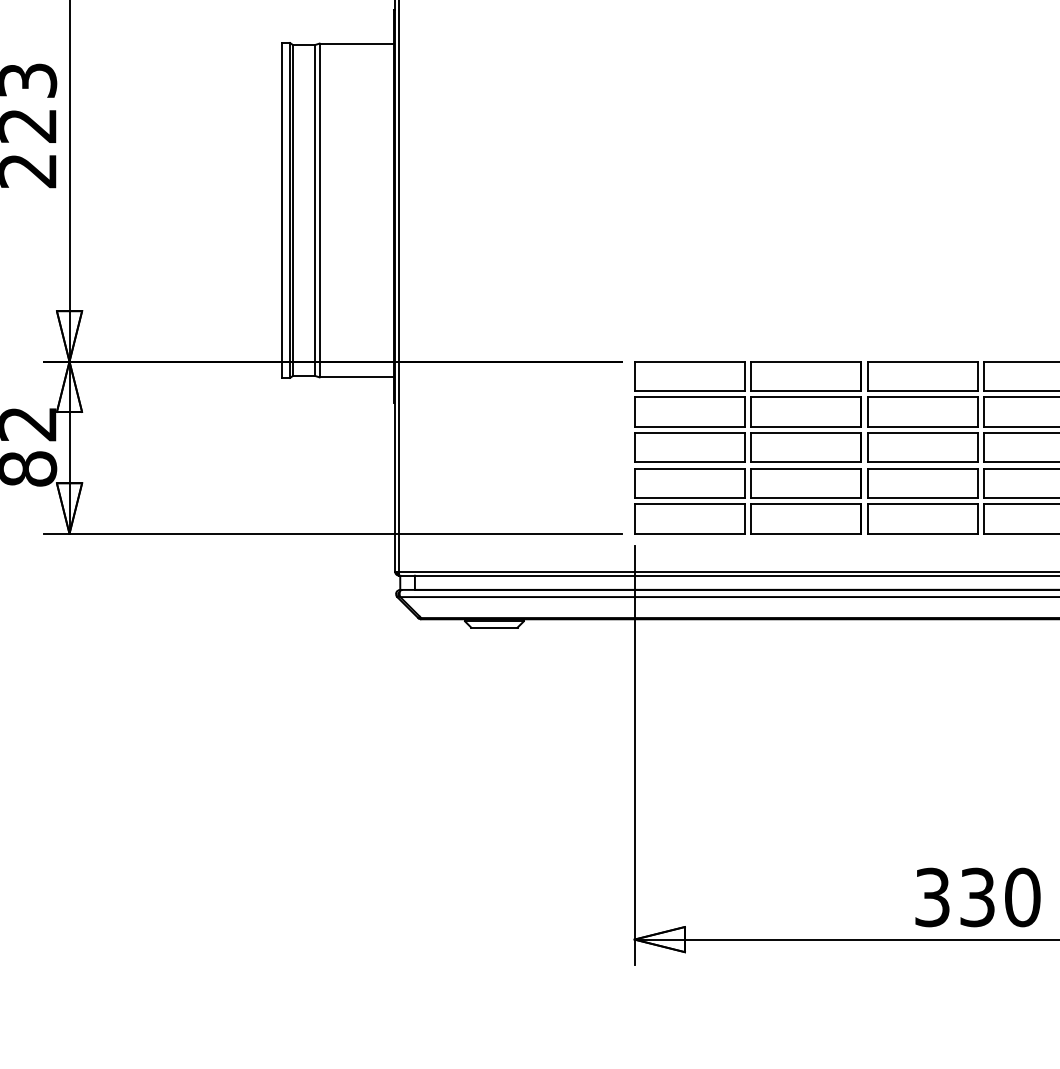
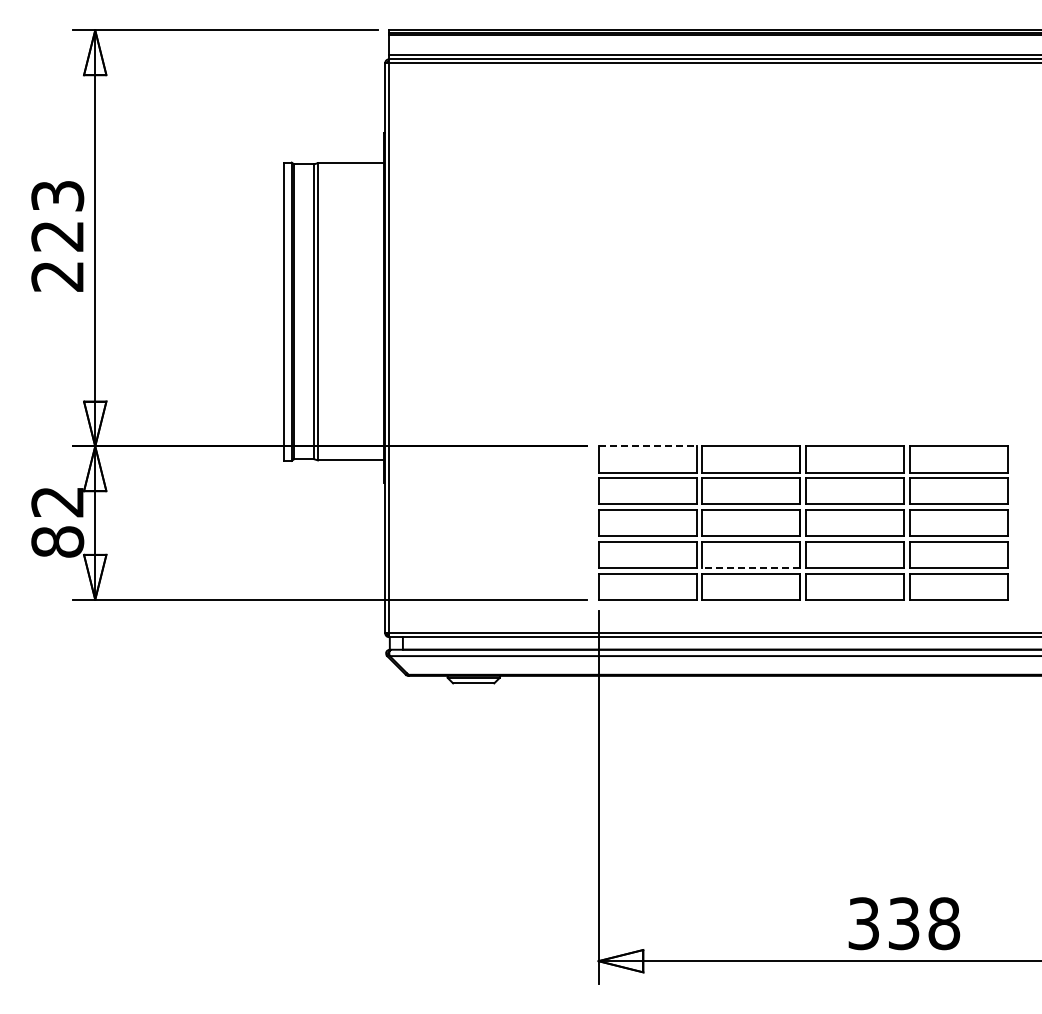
line: (690, 361) -> (648, 446), solid -> dashed
line: (805, 497) -> (750, 567), solid -> dashed
text: (1022, 897) -> (944, 923), 330 -> 338

